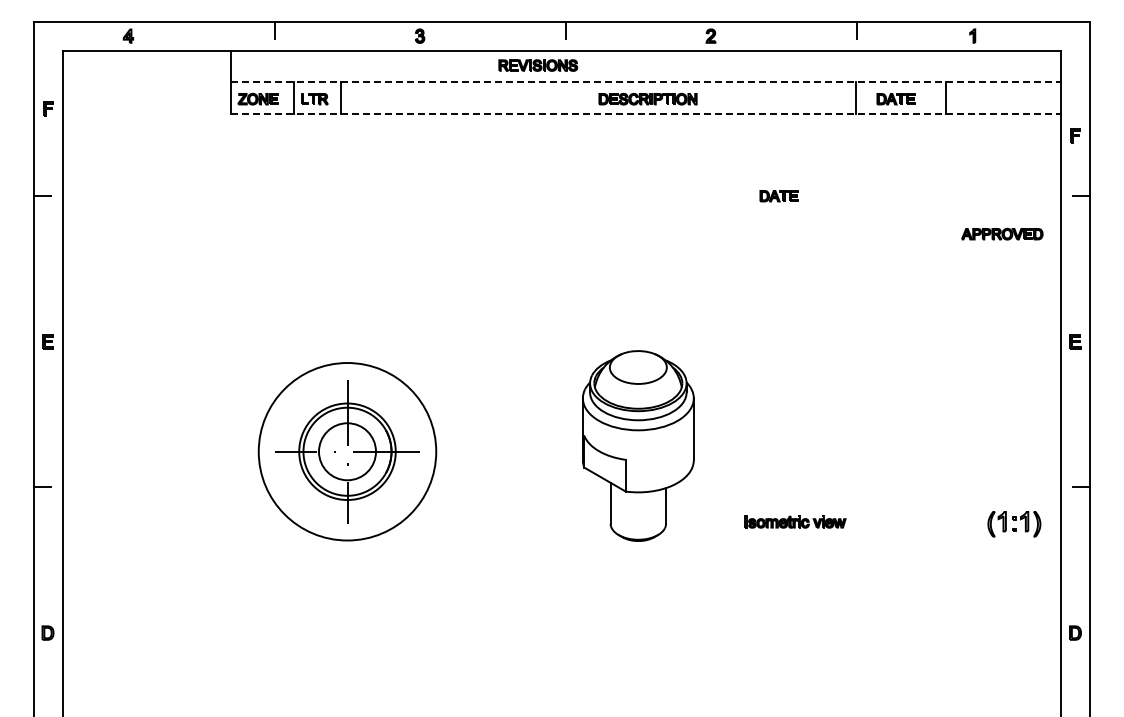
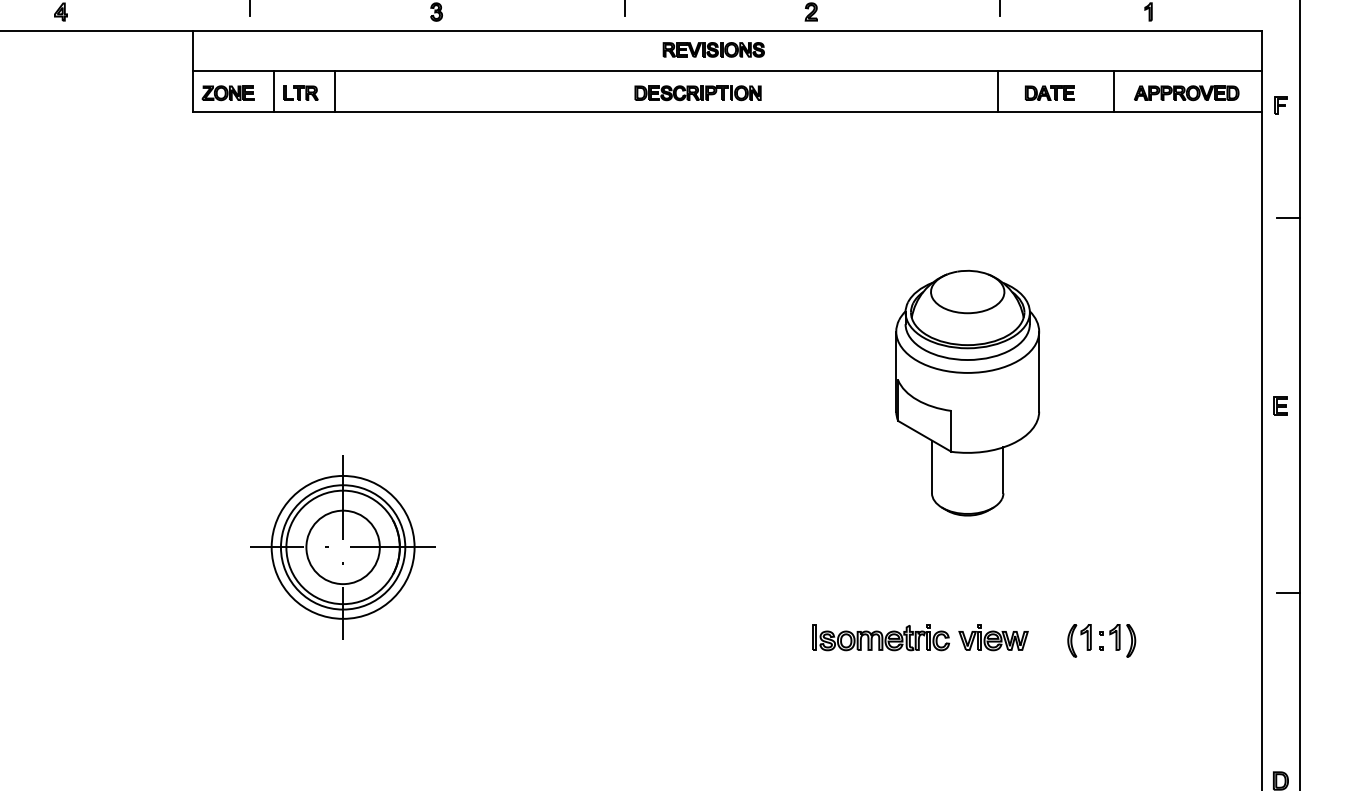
part: (538, 65) -> (714, 49), moved
line: (646, 82) -> (728, 71), dashed -> solid
part: (647, 98) -> (697, 92), moved
line: (646, 113) -> (728, 111), dashed -> solid
part: (1075, 135) -> (1280, 105), moved
part: (778, 196) -> (898, 218), removed
part: (1002, 233) -> (1186, 92), moved
part: (638, 445) -> (967, 392), moved
circle: (347, 451) -> (343, 547), size x0.62
part: (795, 521) -> (920, 637), size x1.67
part: (1014, 524) -> (1101, 641), moved

